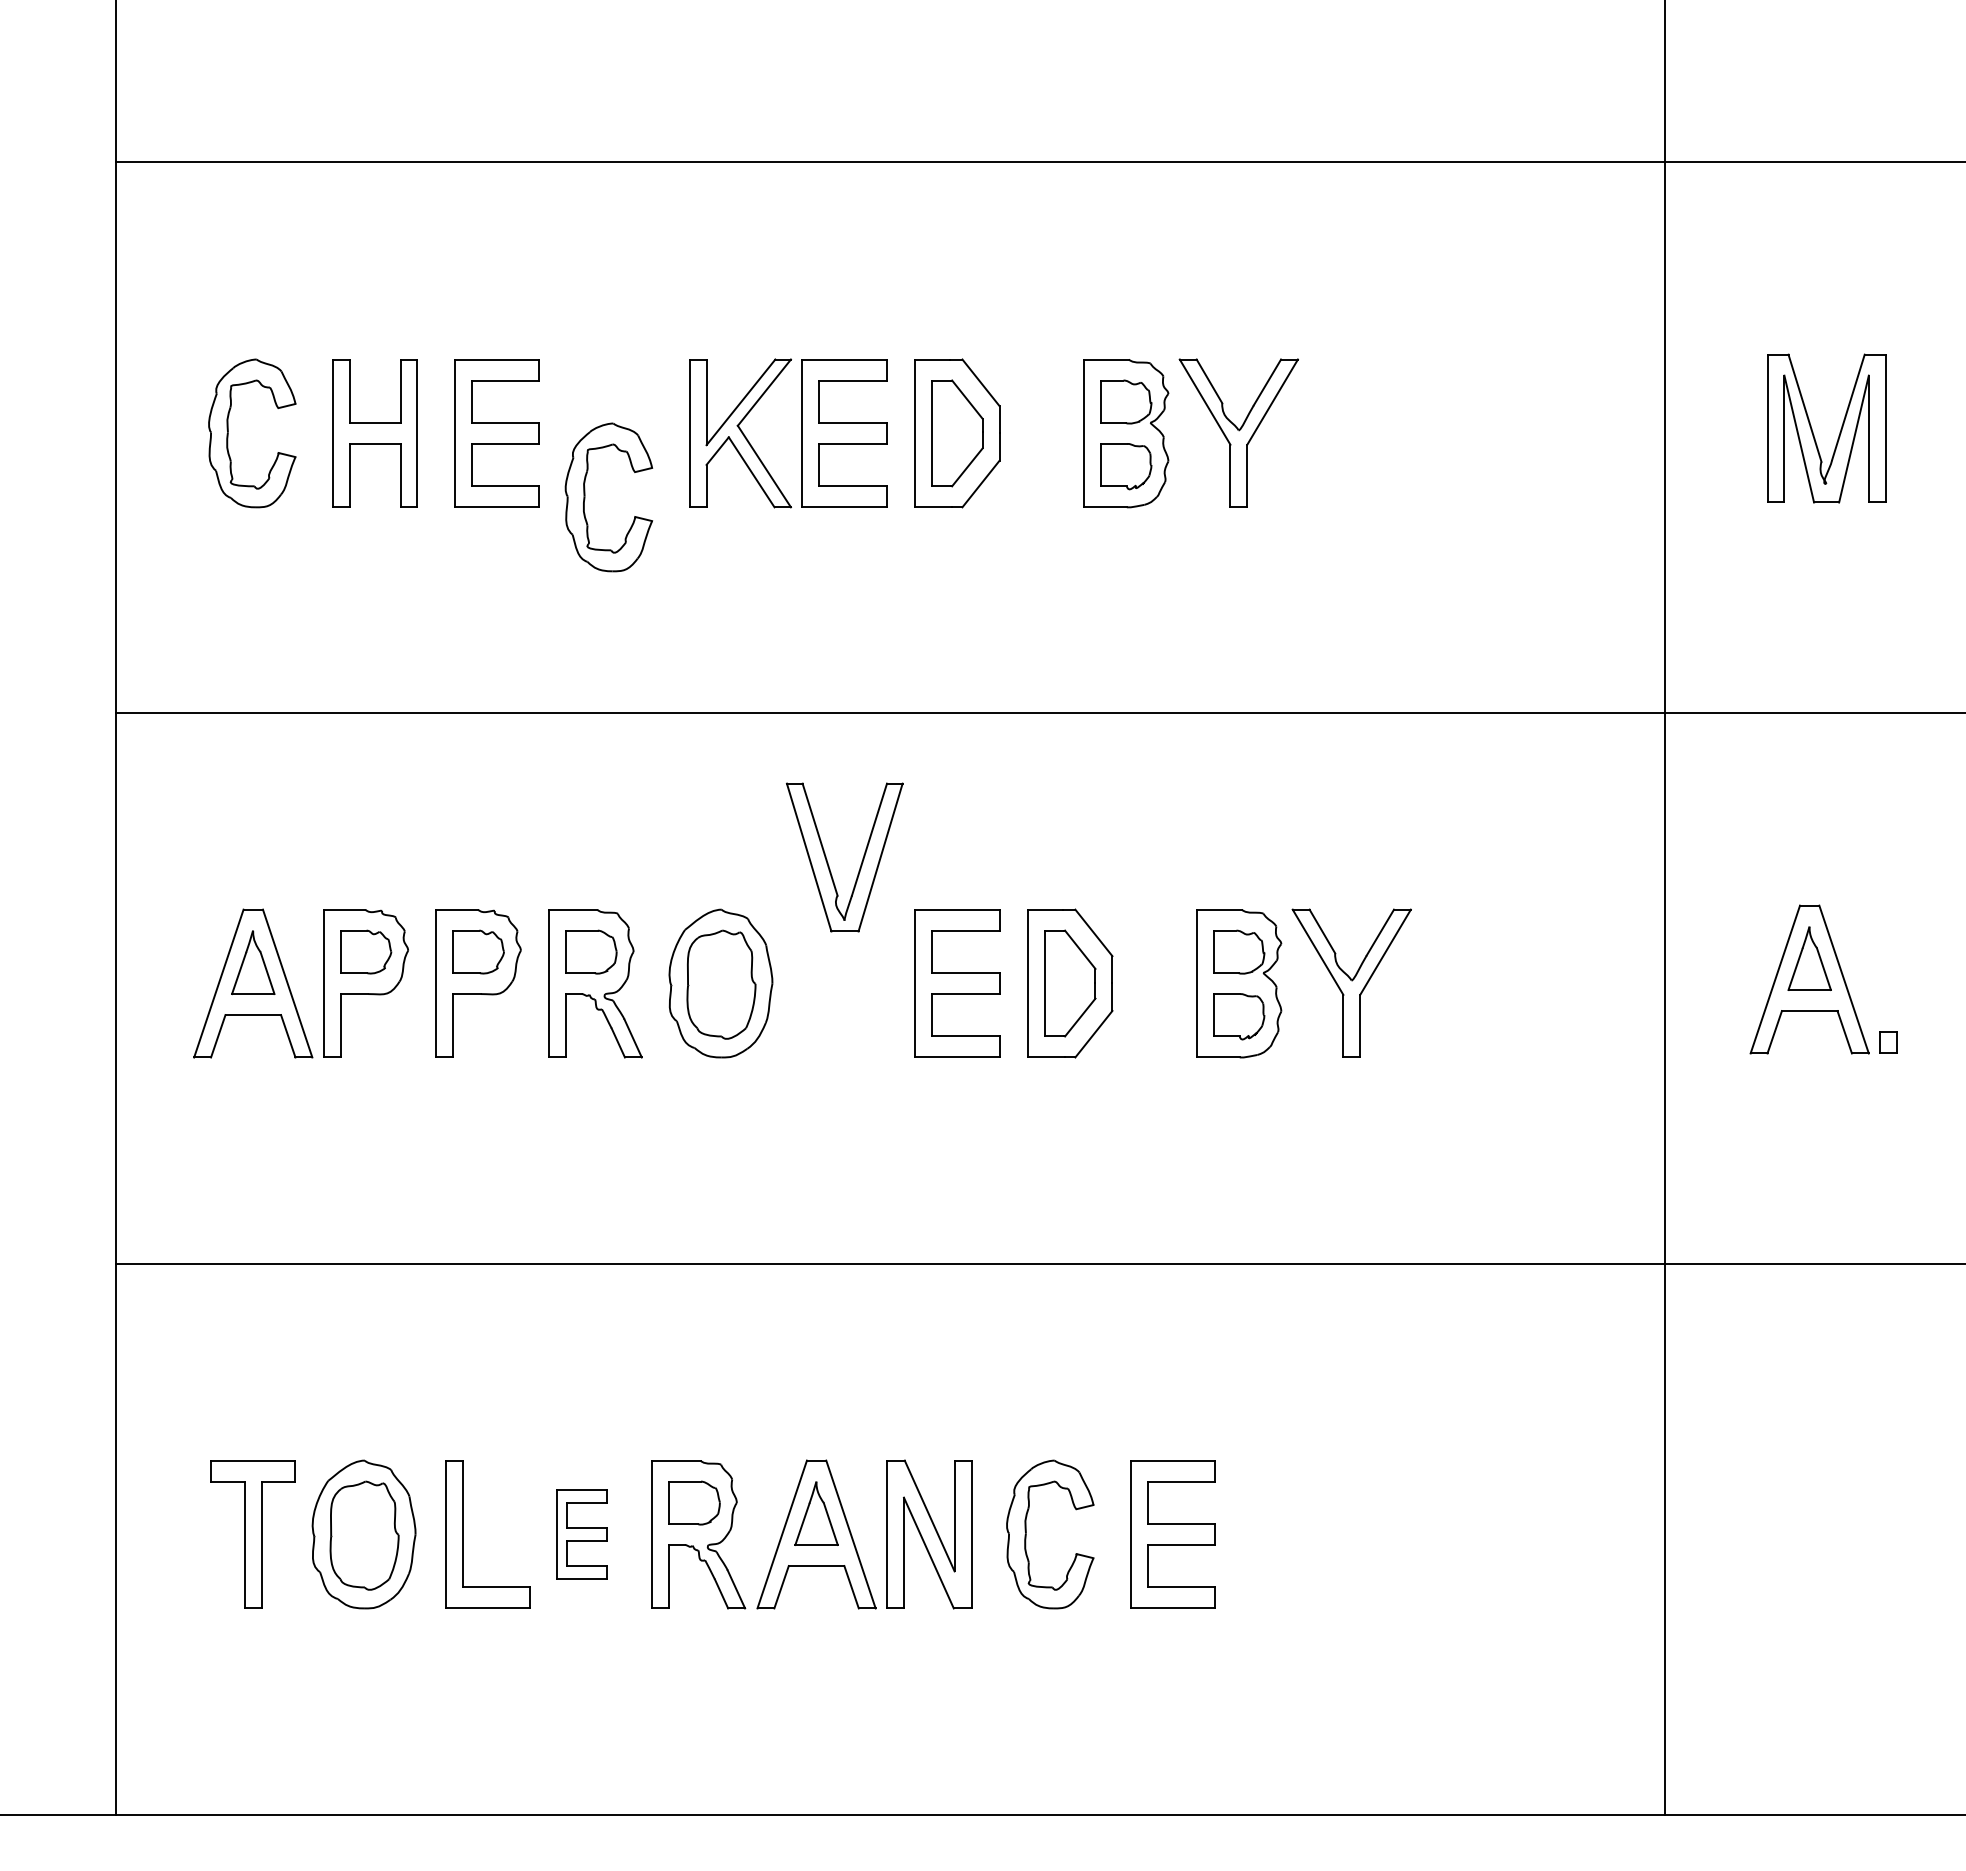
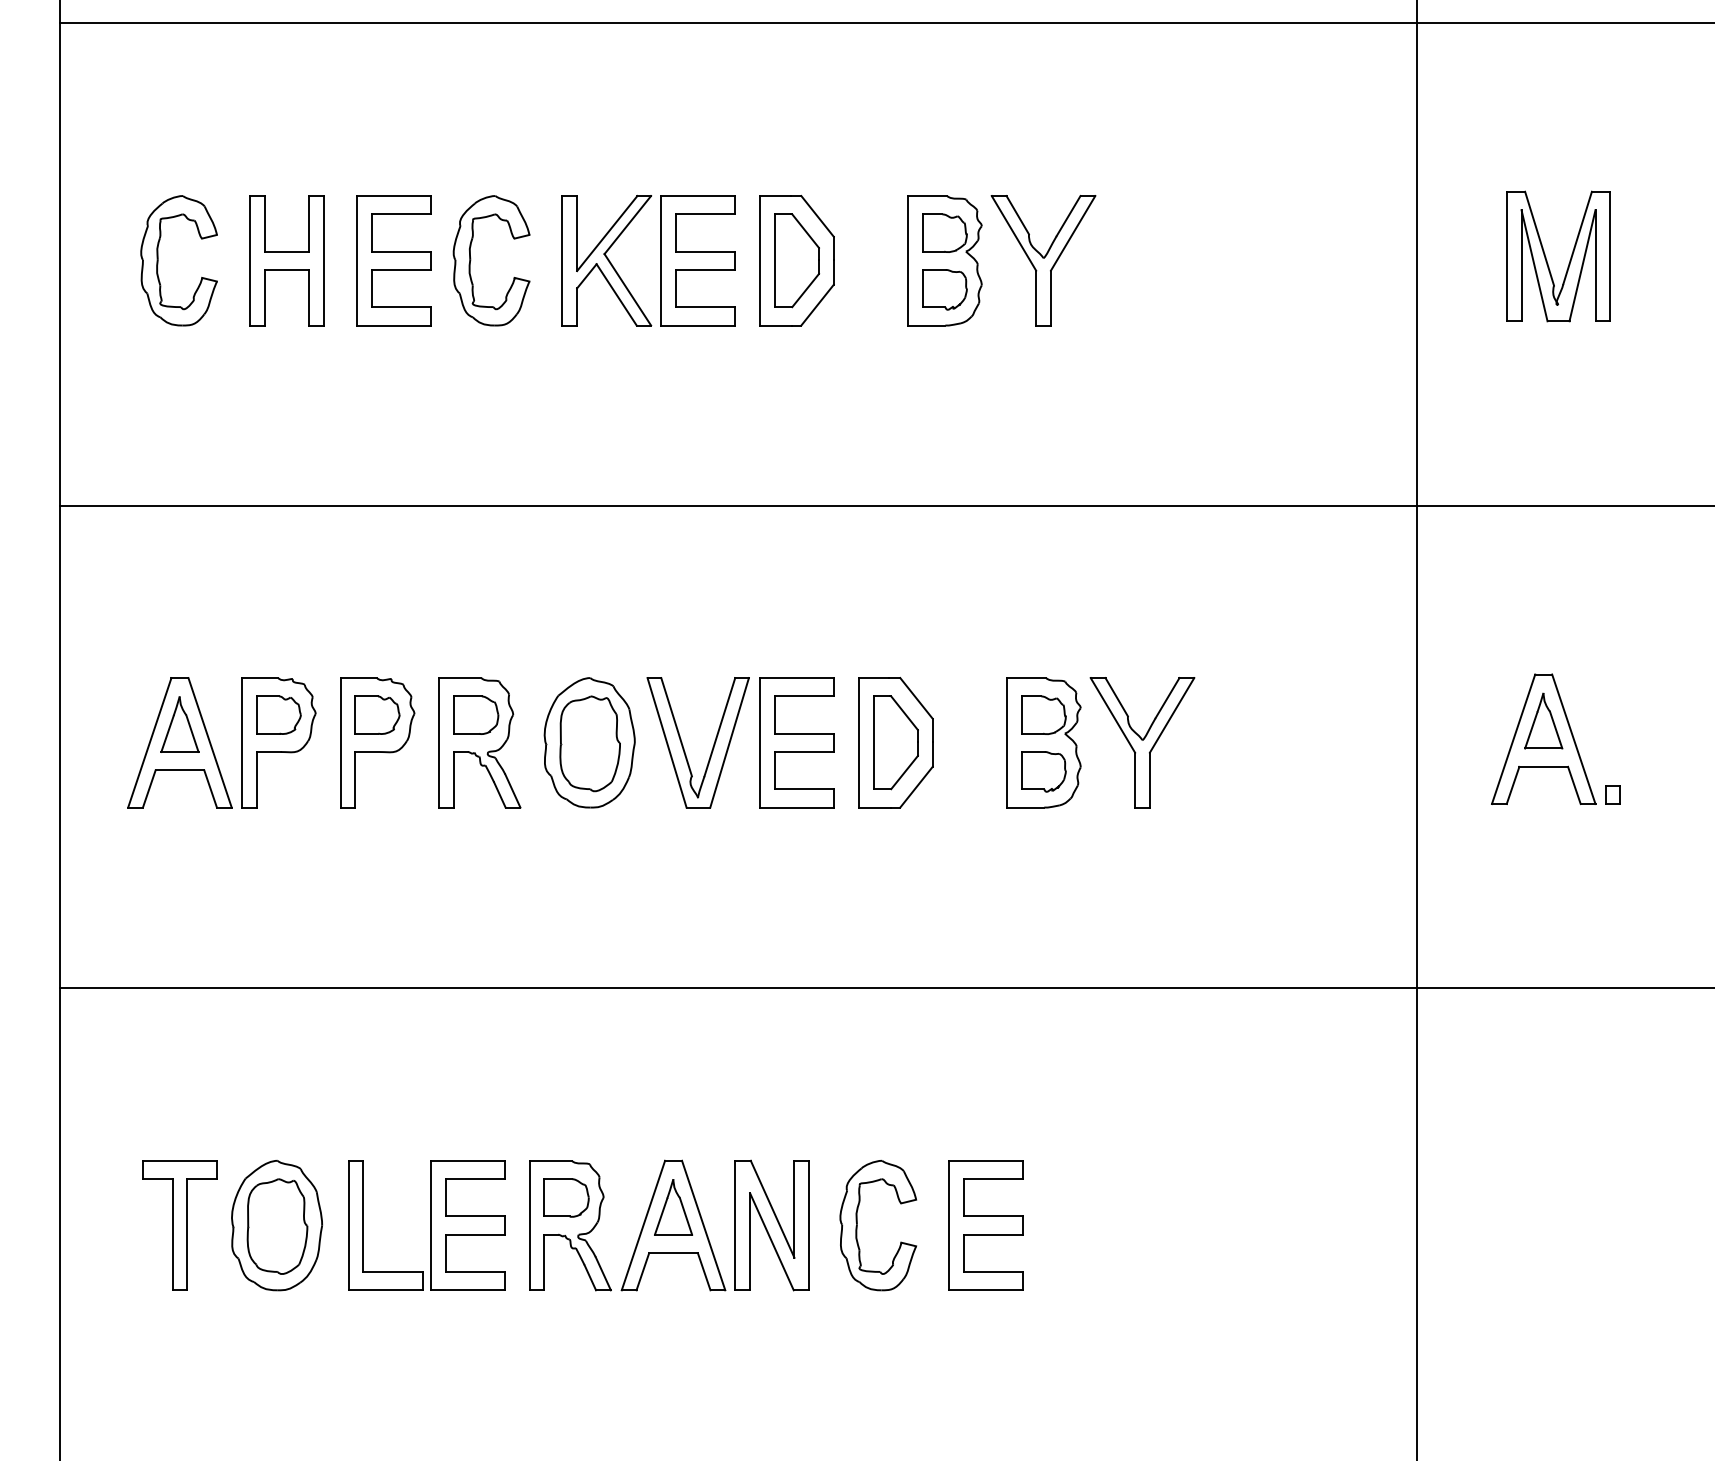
part: (585, 497) -> (471, 260), moved
part: (828, 862) -> (683, 747), moved
part: (581, 1534) -> (467, 1225), size x1.67

